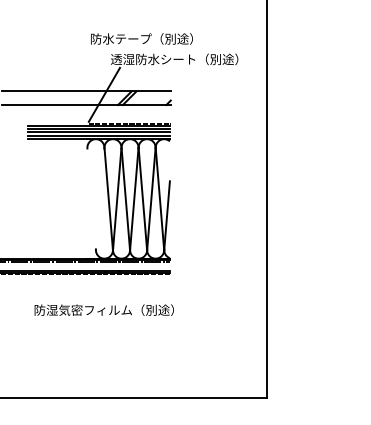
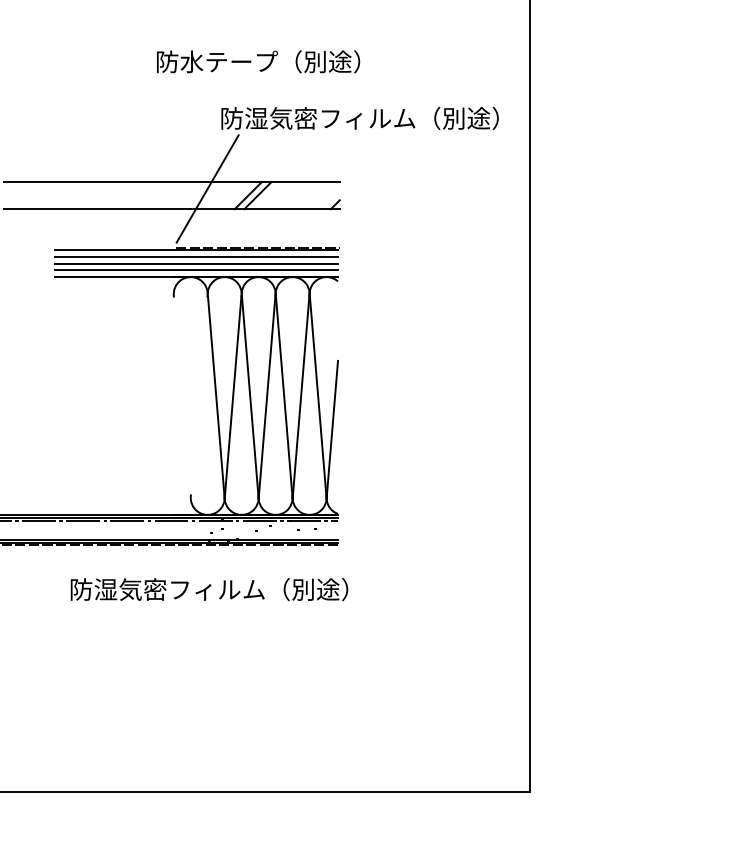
text: (141, 38) -> (257, 60), moved
text: (180, 59) -> (359, 118), 透湿防水シート（別途） -> 防湿気密フィルム（別途）
text: (103, 309) -> (207, 588), moved

